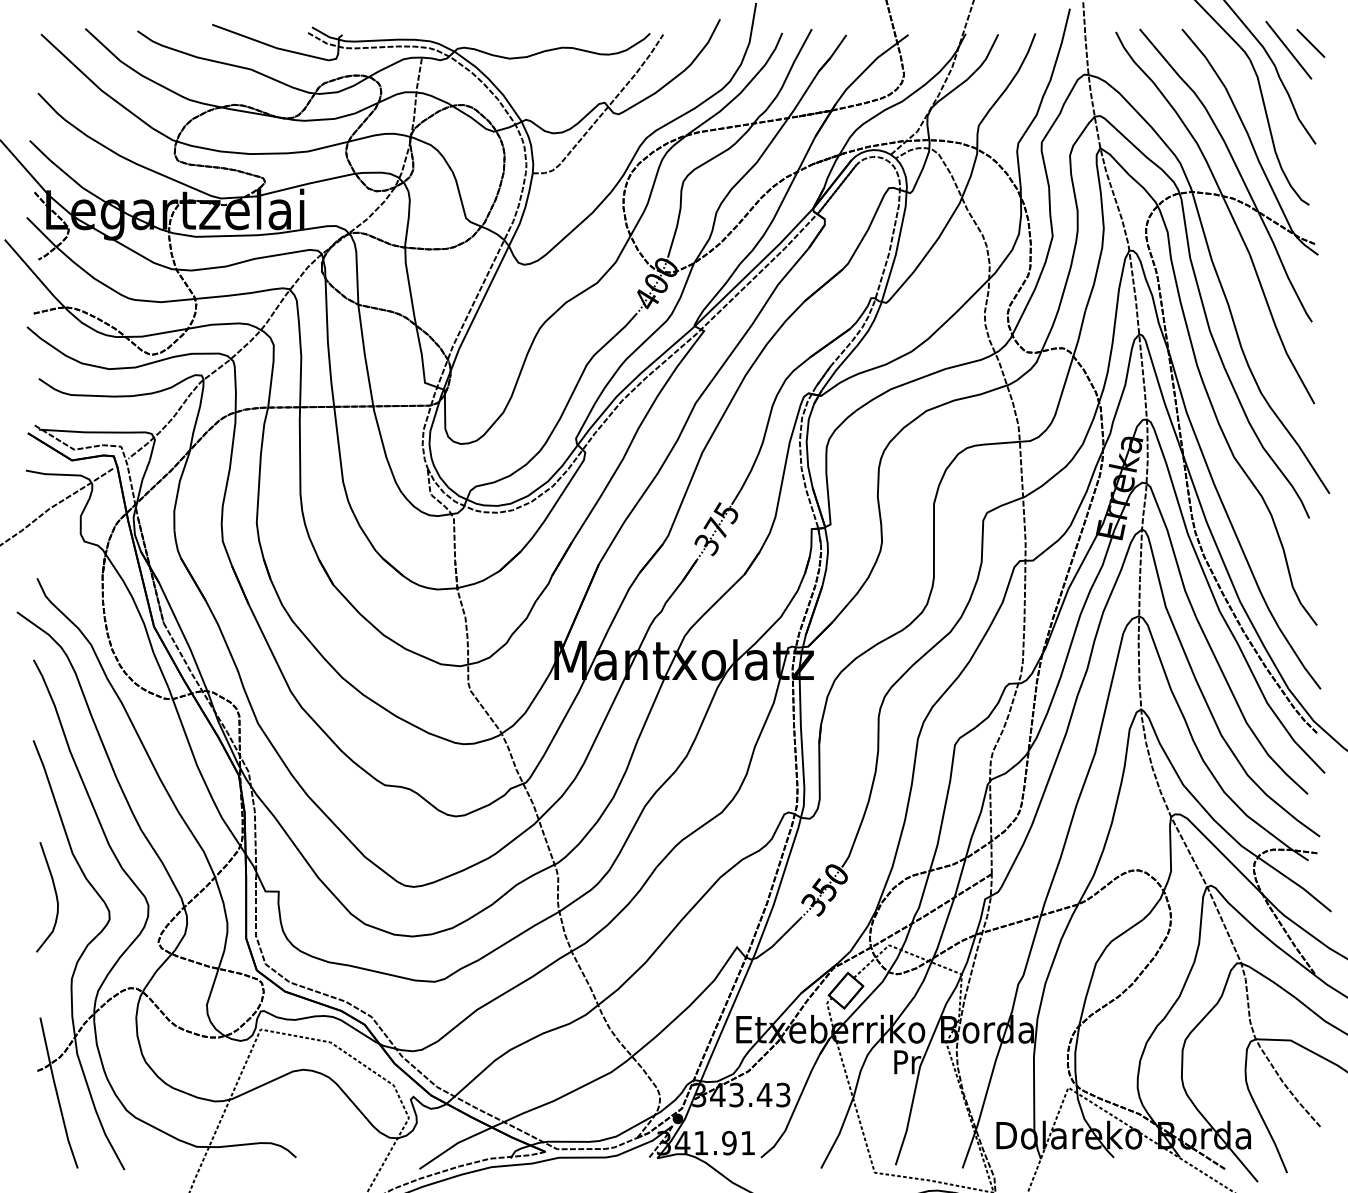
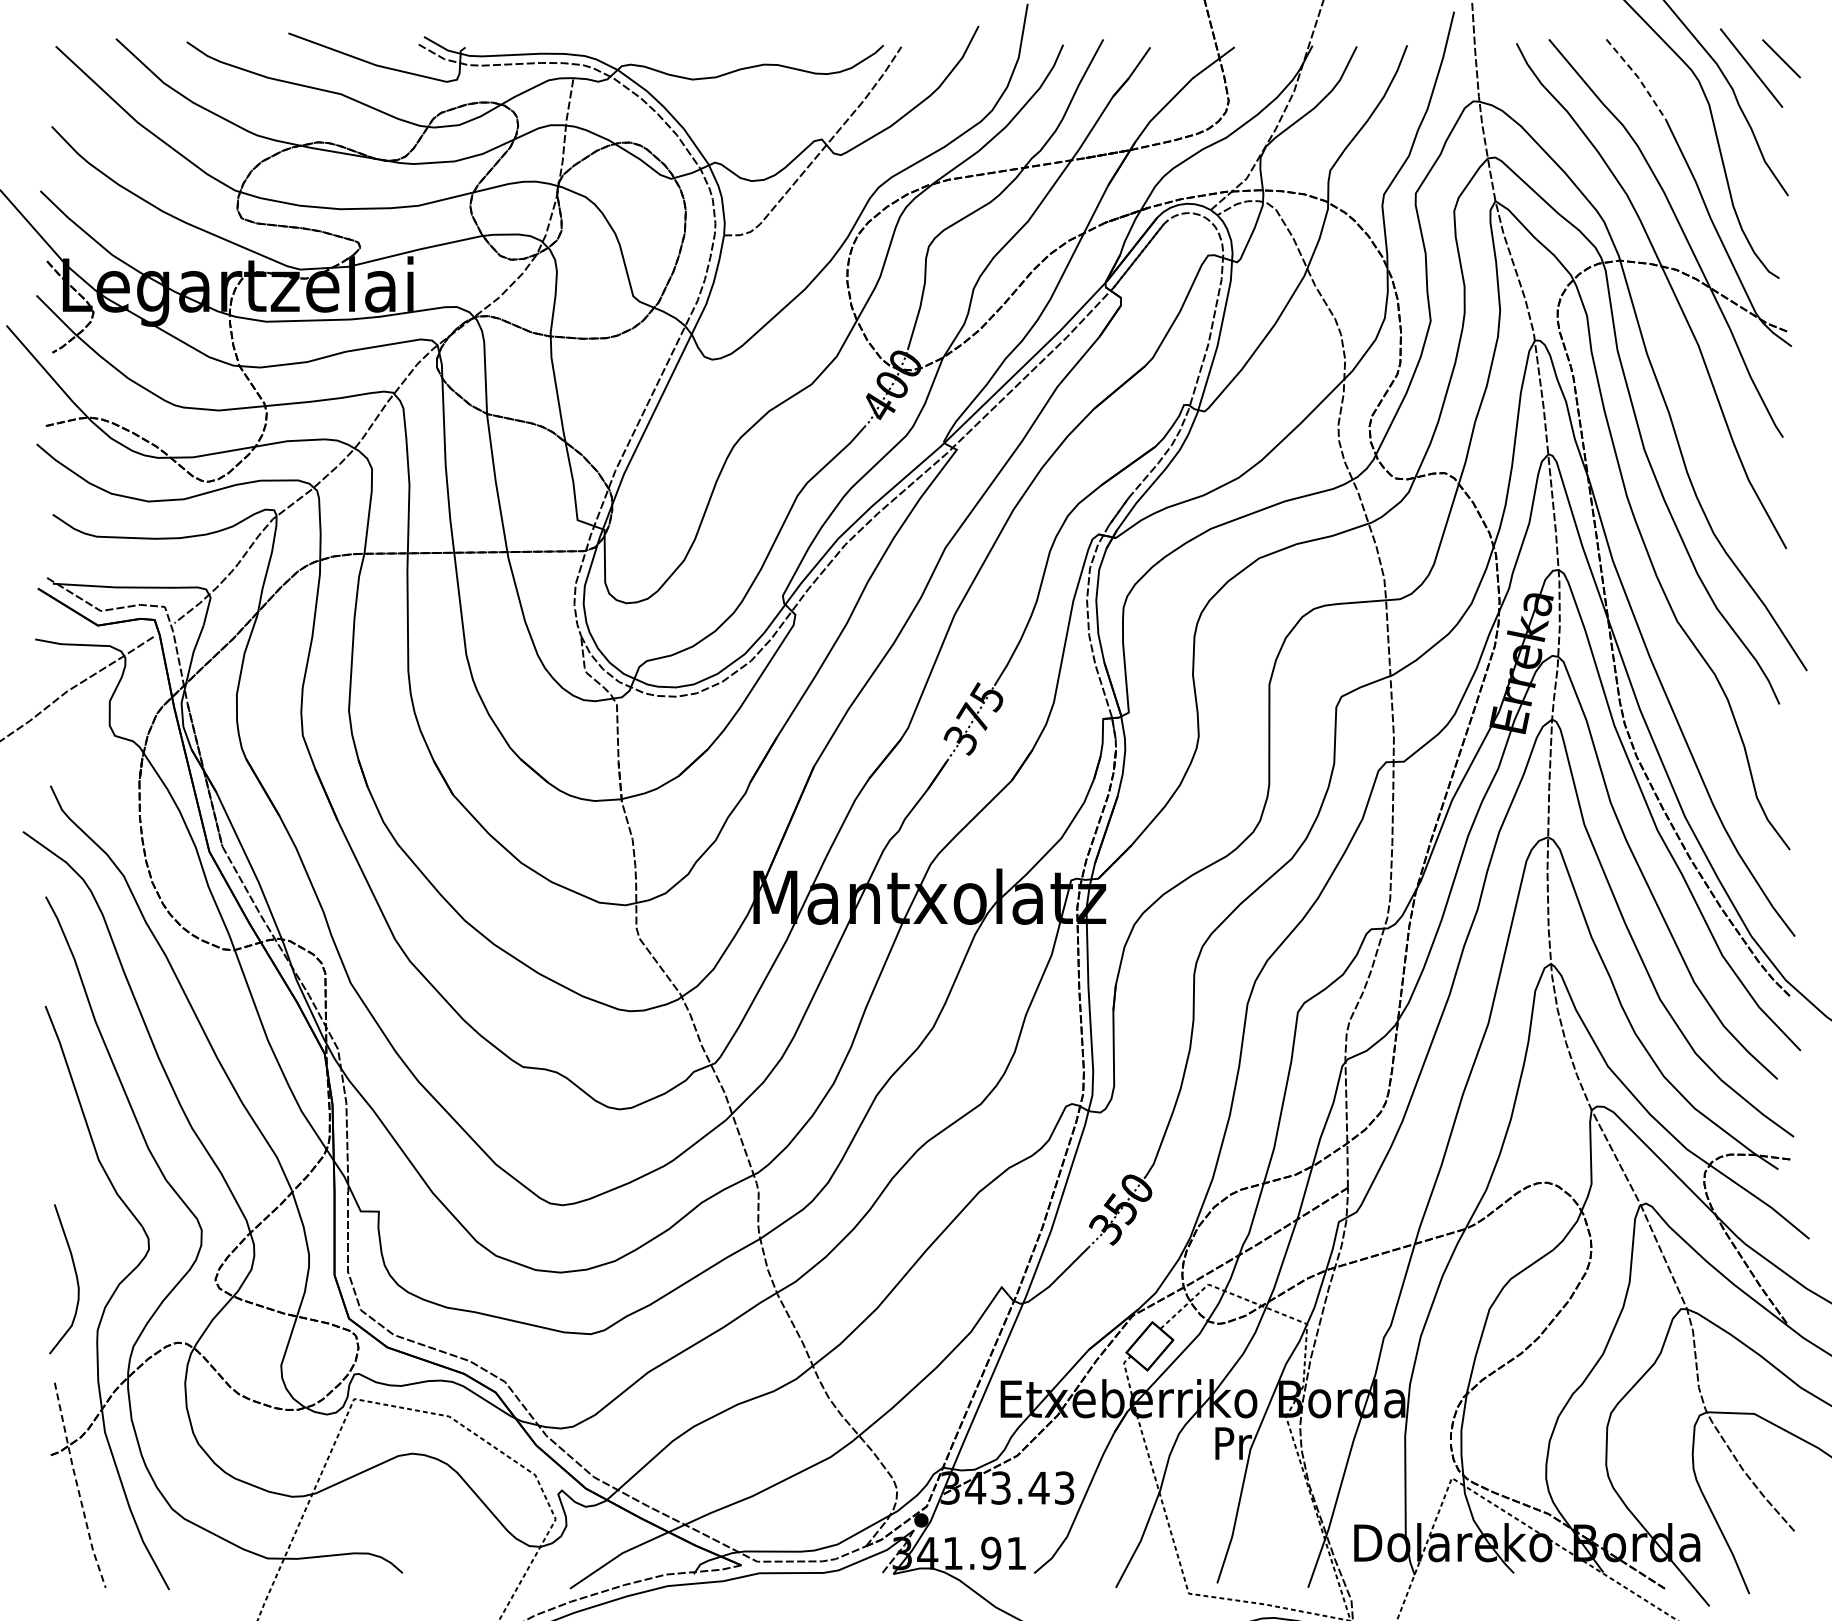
line: (1205, 57) -> (1638, 77), solid -> dashed
curve: (55, 894) -> (75, 1275), moved
line: (57, 1093) -> (77, 1486), solid -> dashed

